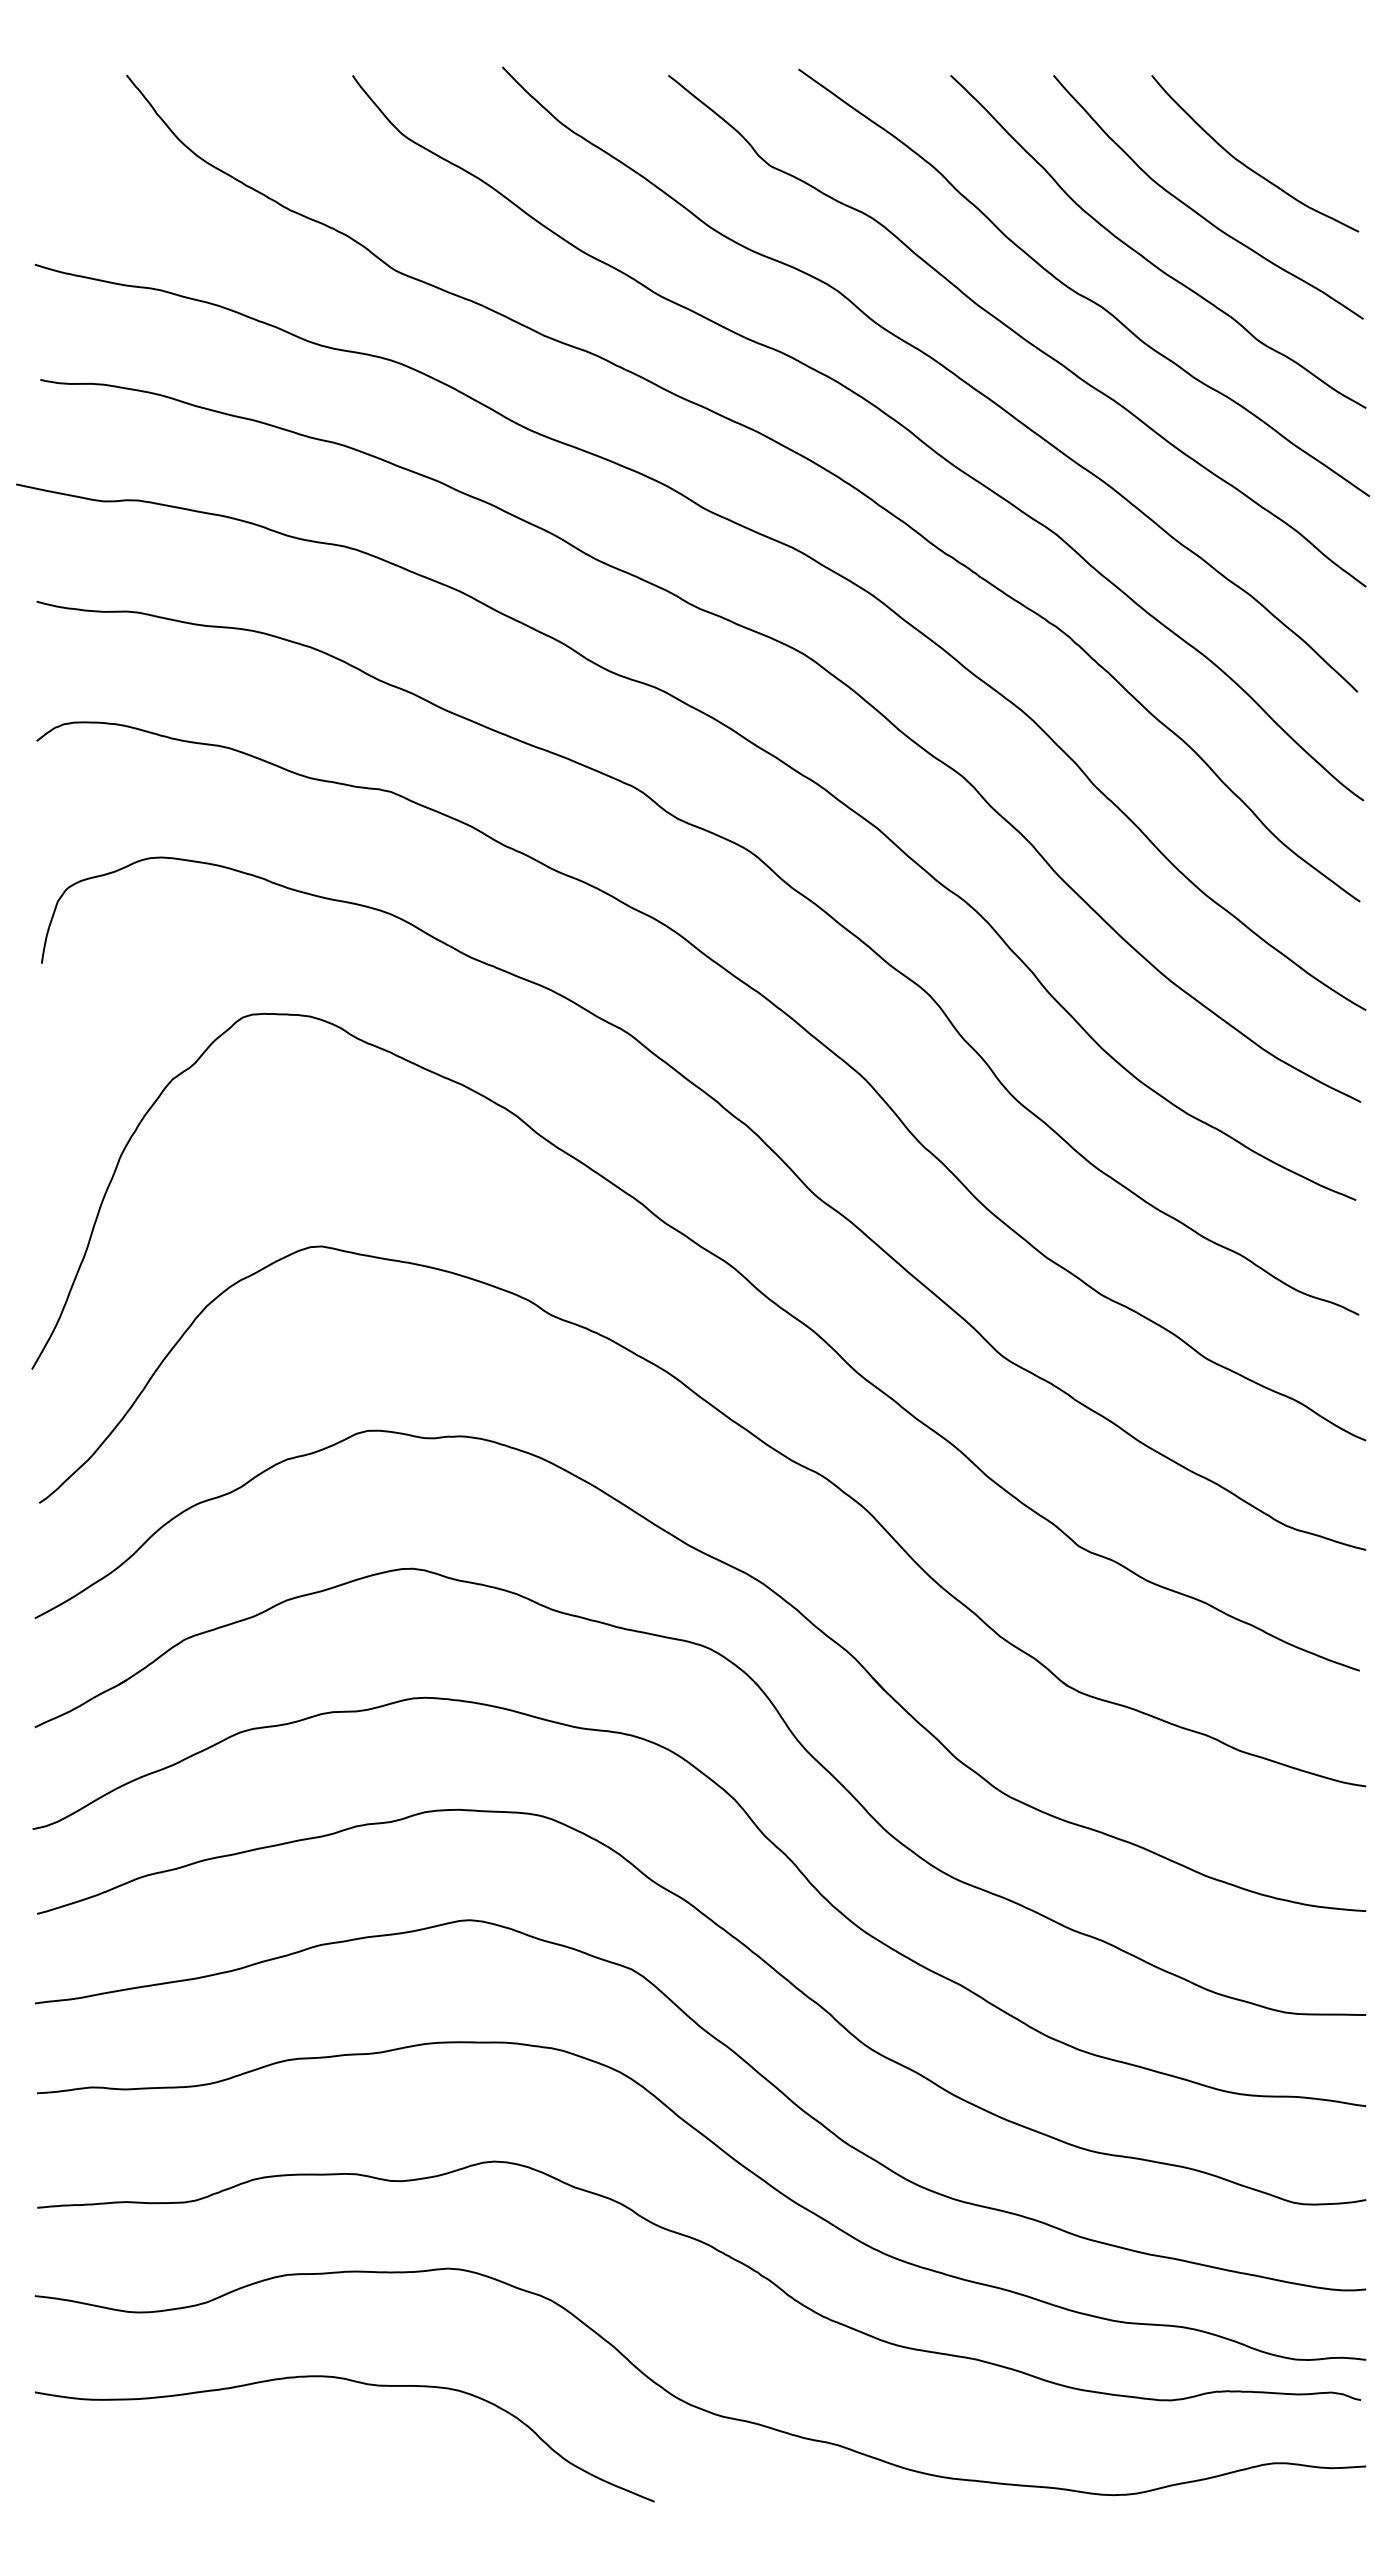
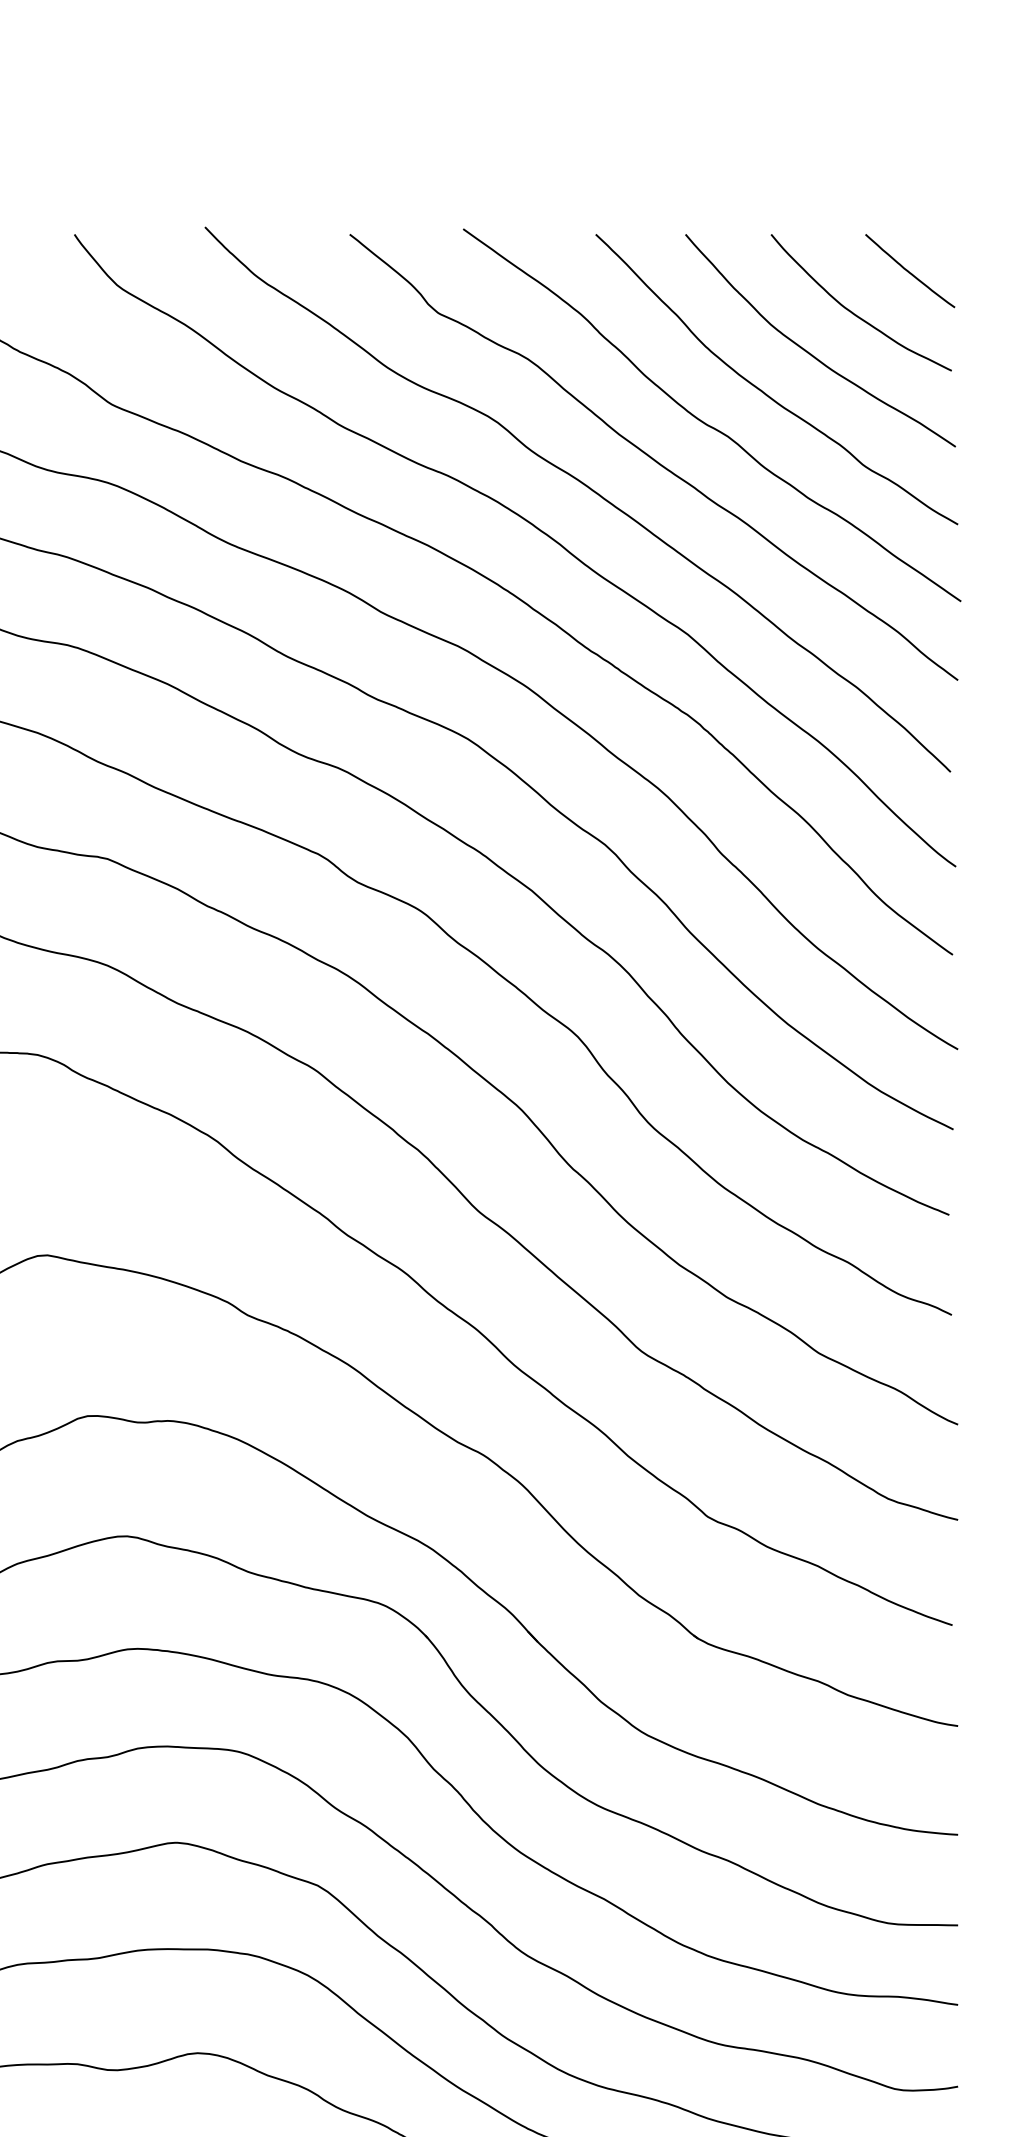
curve: (1309, 117) -> (908, 271), added

